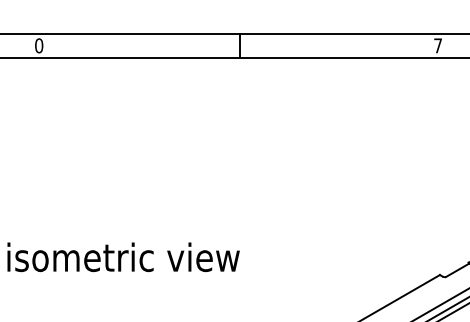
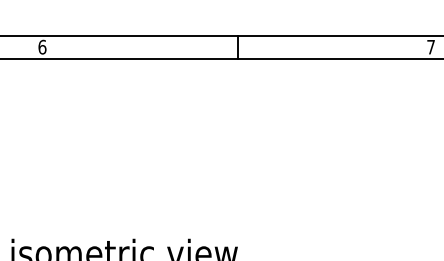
text: (39, 45) -> (42, 46), 0 -> 6

